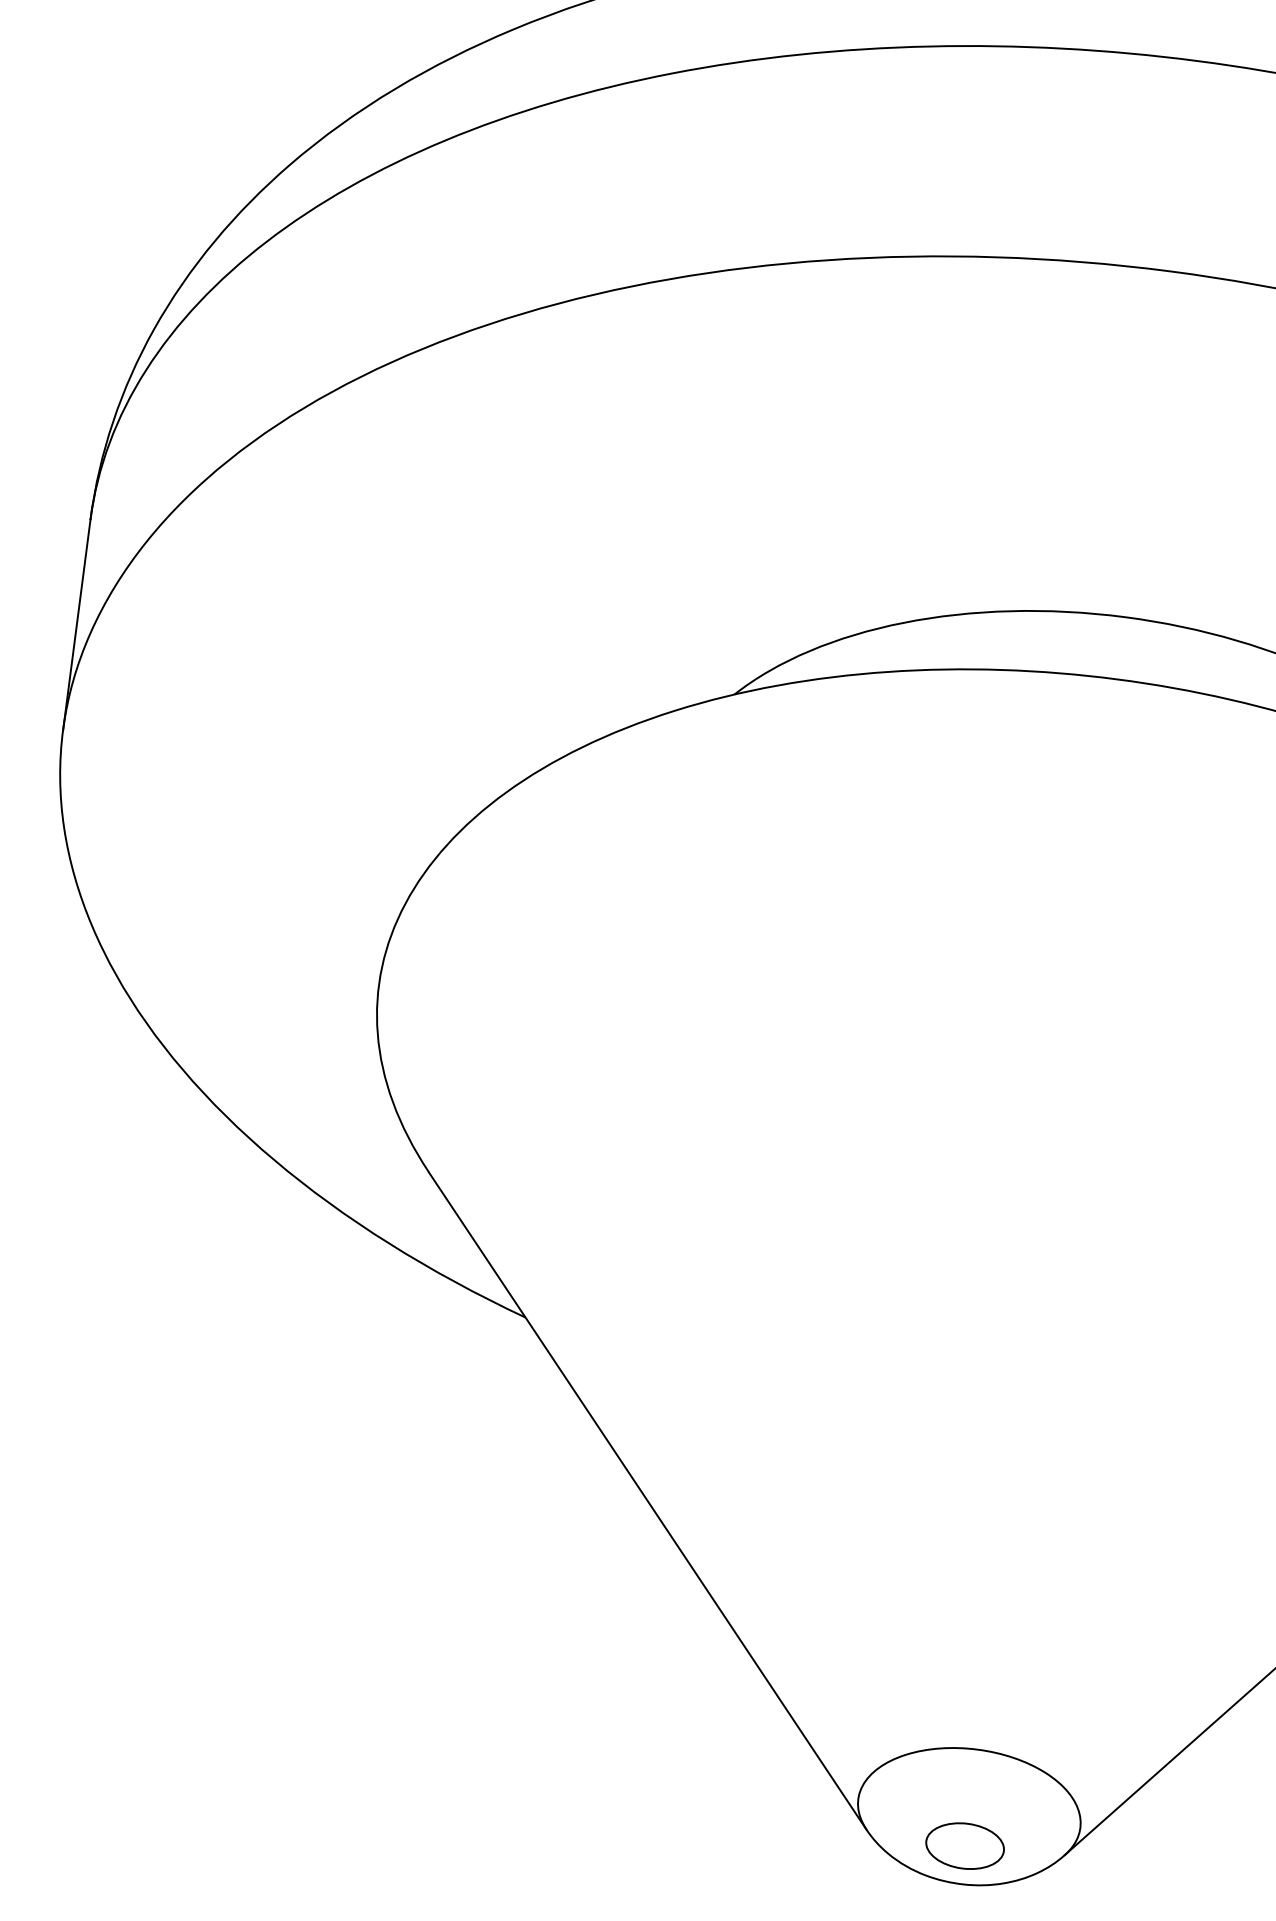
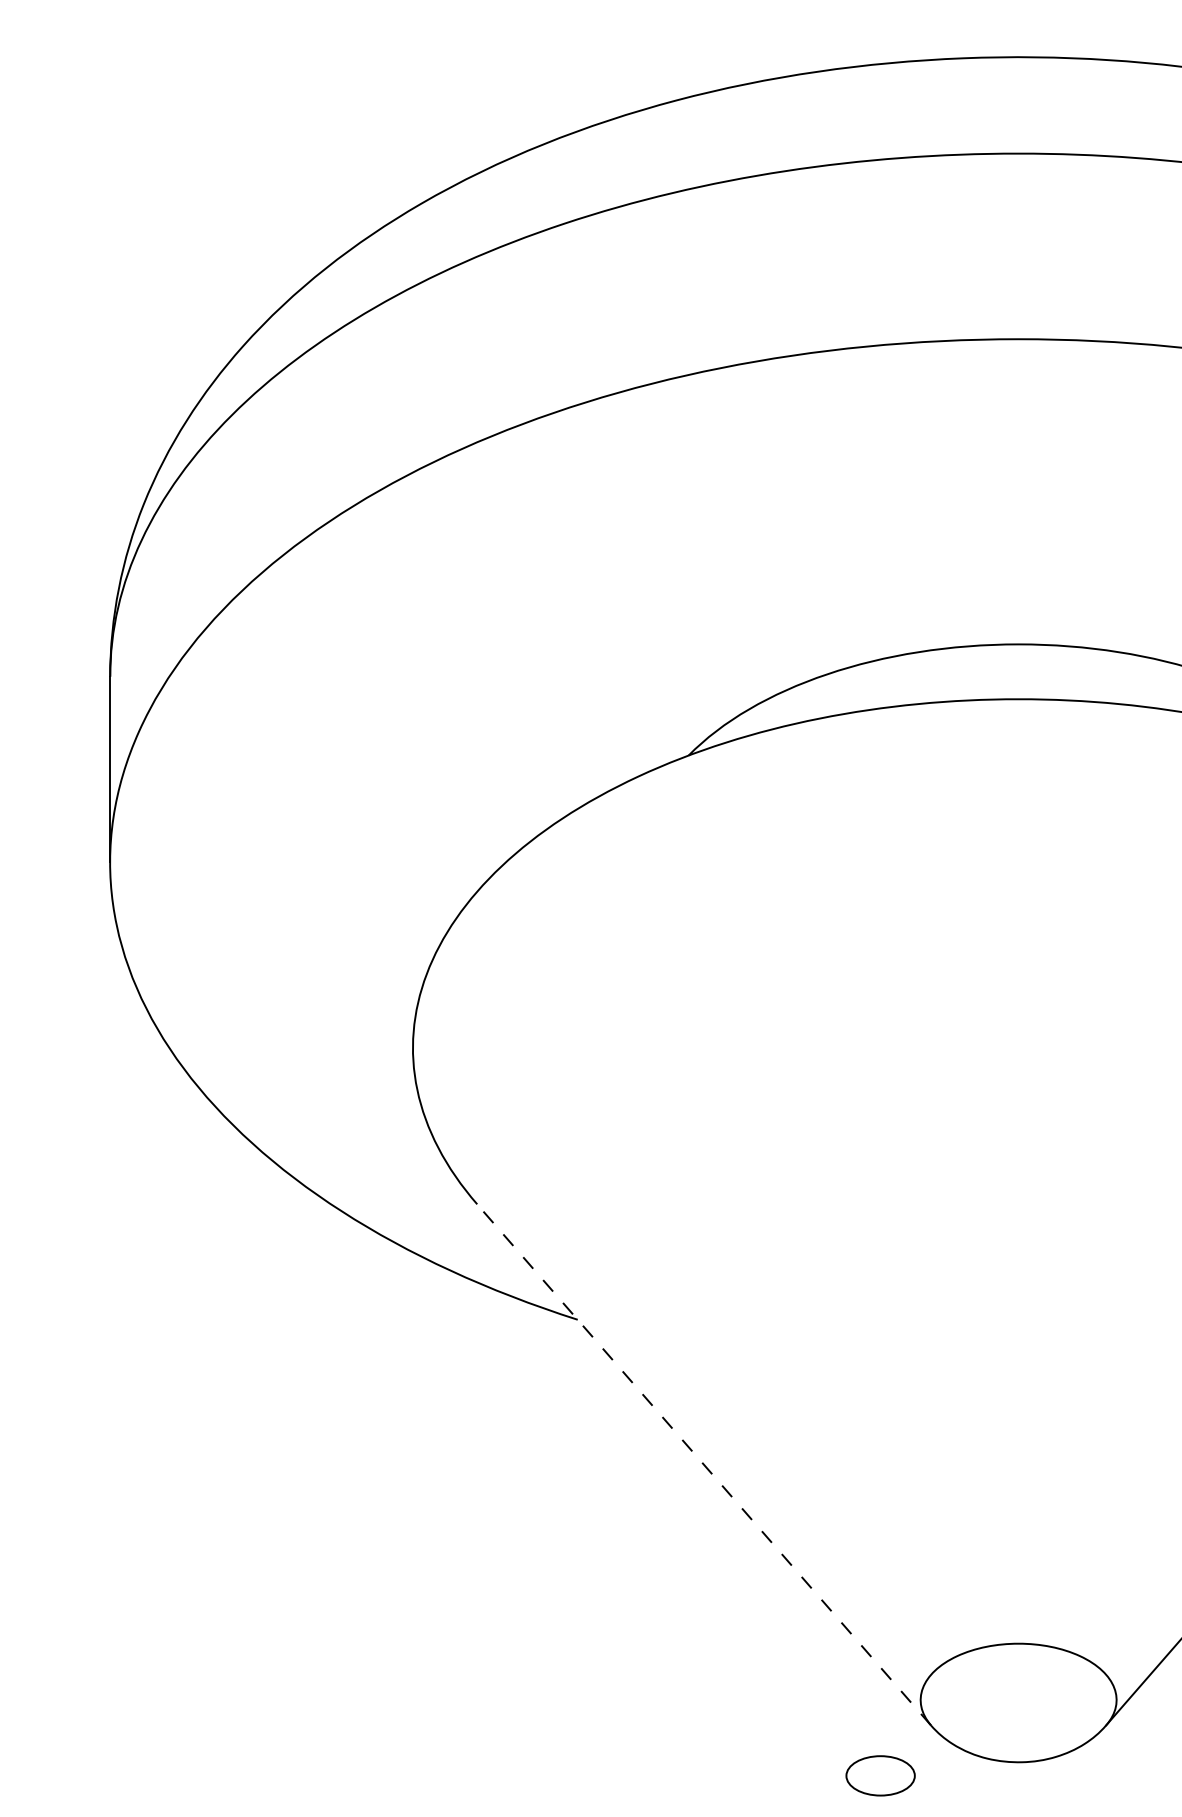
line: (646, 1500) -> (703, 1464), solid -> dashed
part: (965, 1845) -> (880, 1775), moved

